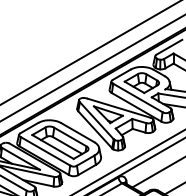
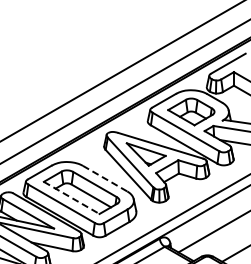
line: (78, 132) -> (105, 178), solid -> dashed
line: (53, 147) -> (72, 198), solid -> dashed

